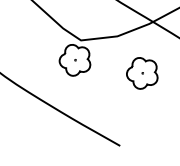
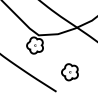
part: (141, 73) -> (69, 72), moved

